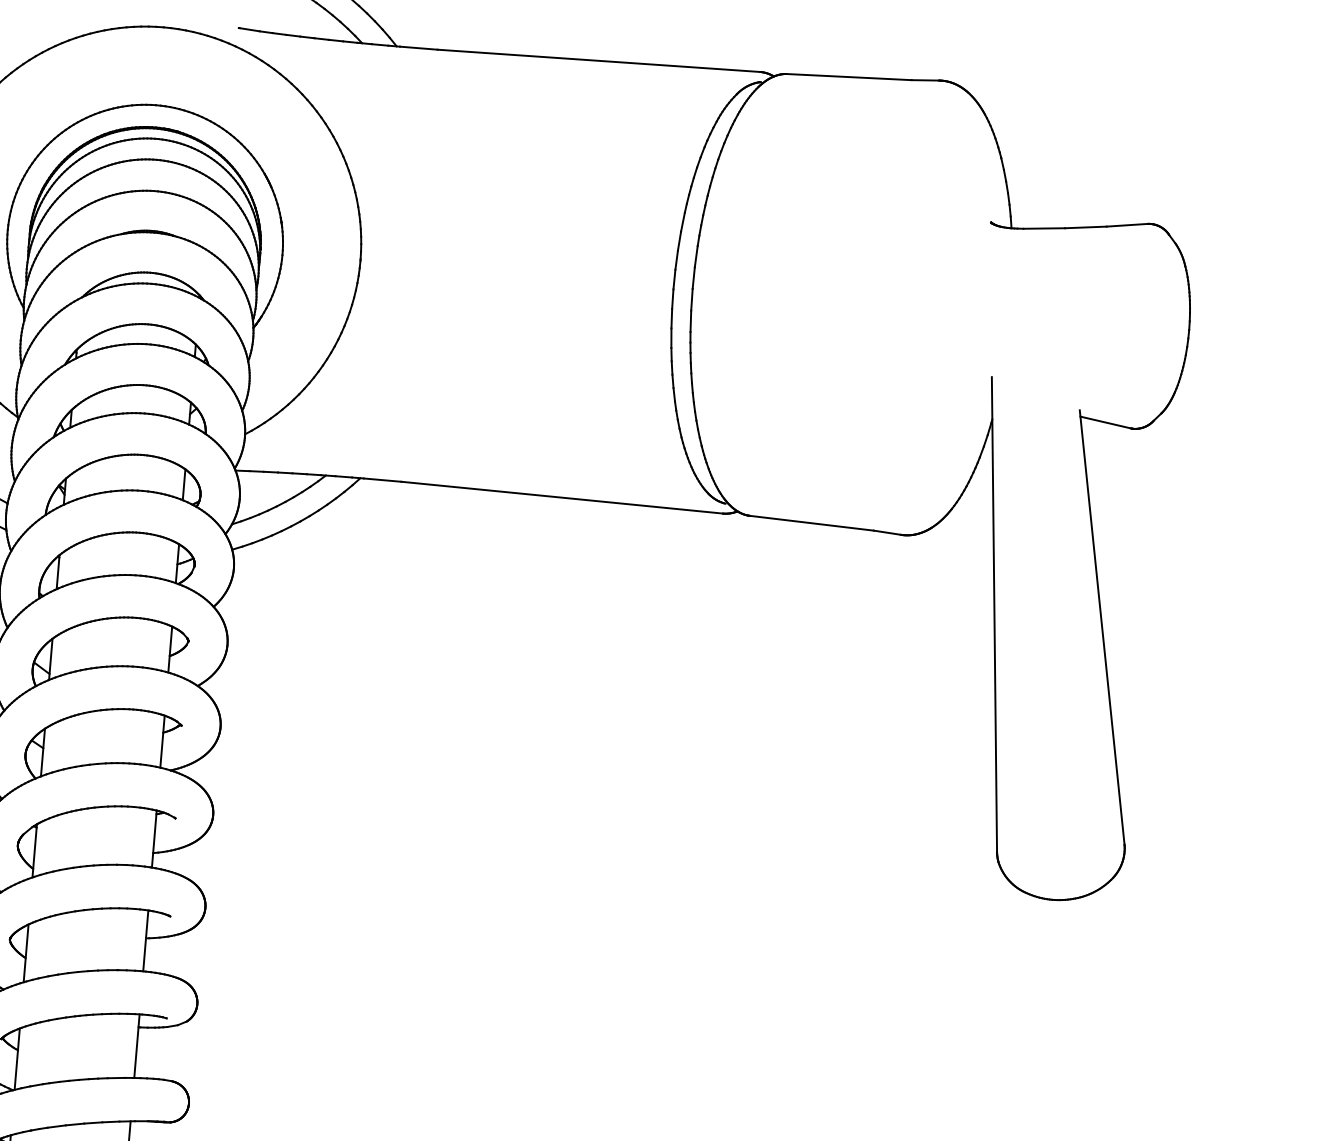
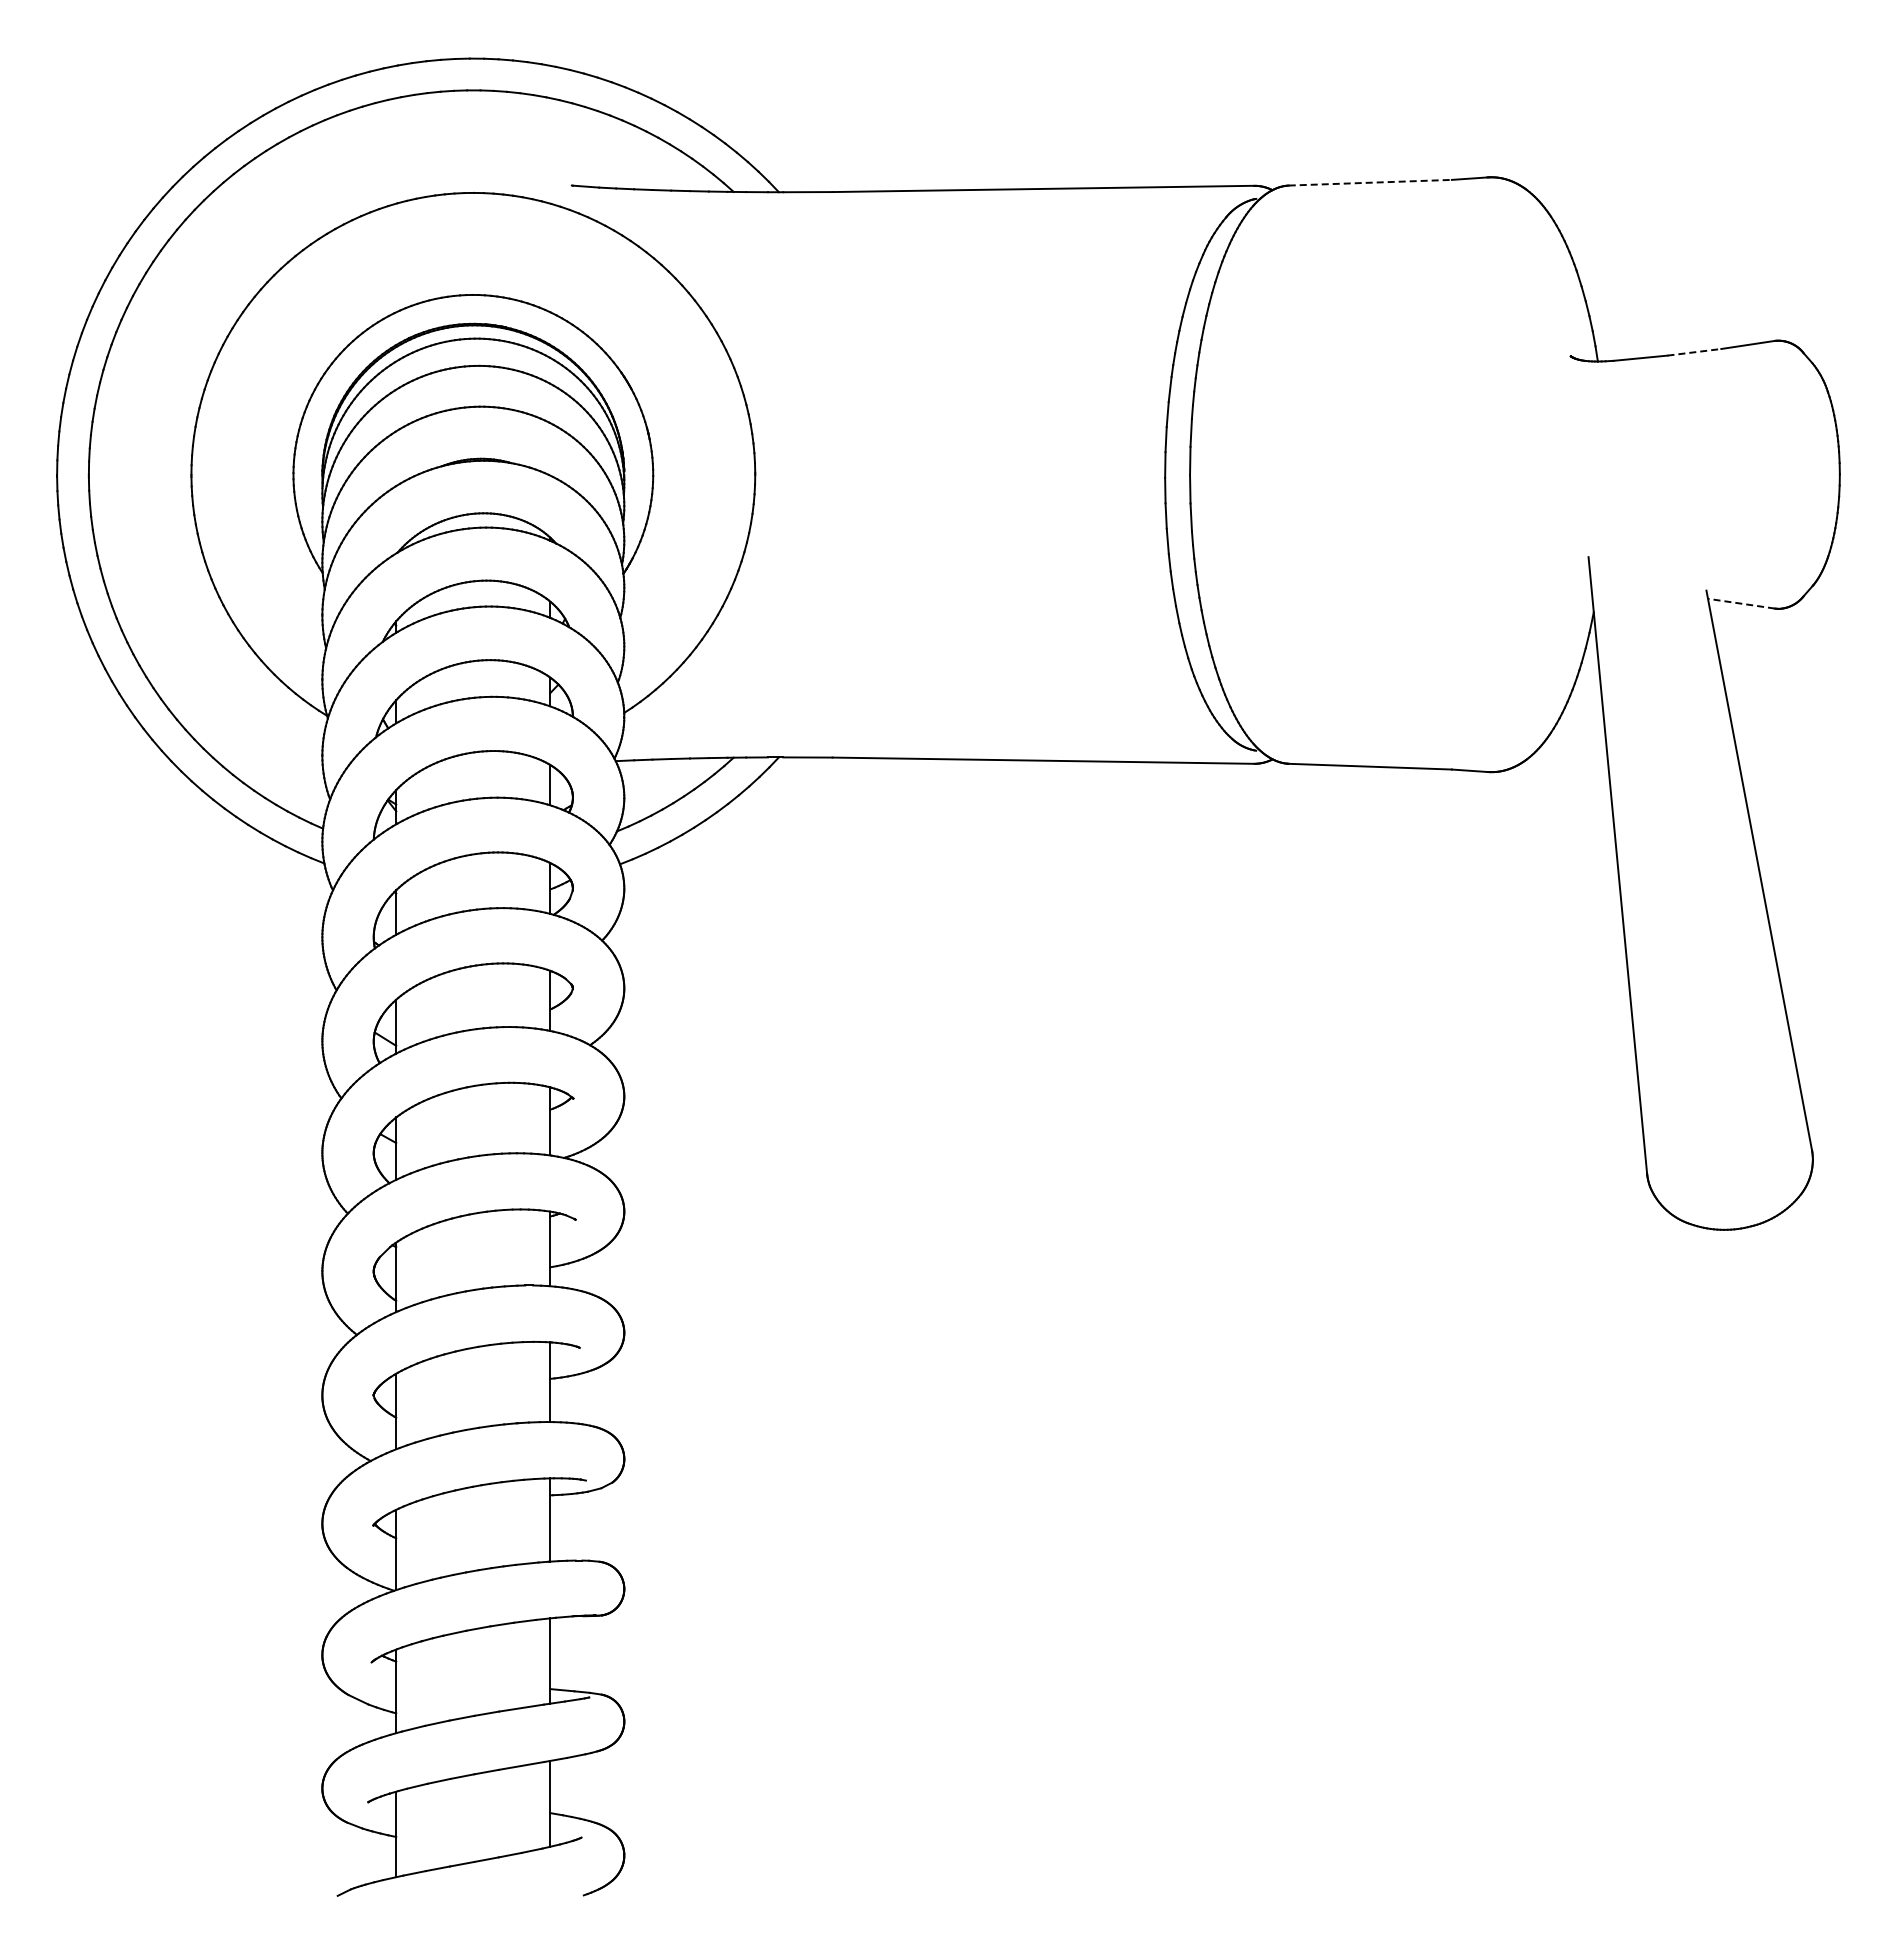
line: (849, 76) -> (1370, 182), solid -> dashed
line: (1085, 227) -> (1694, 352), solid -> dashed
line: (1105, 422) -> (1741, 603), solid -> dashed

